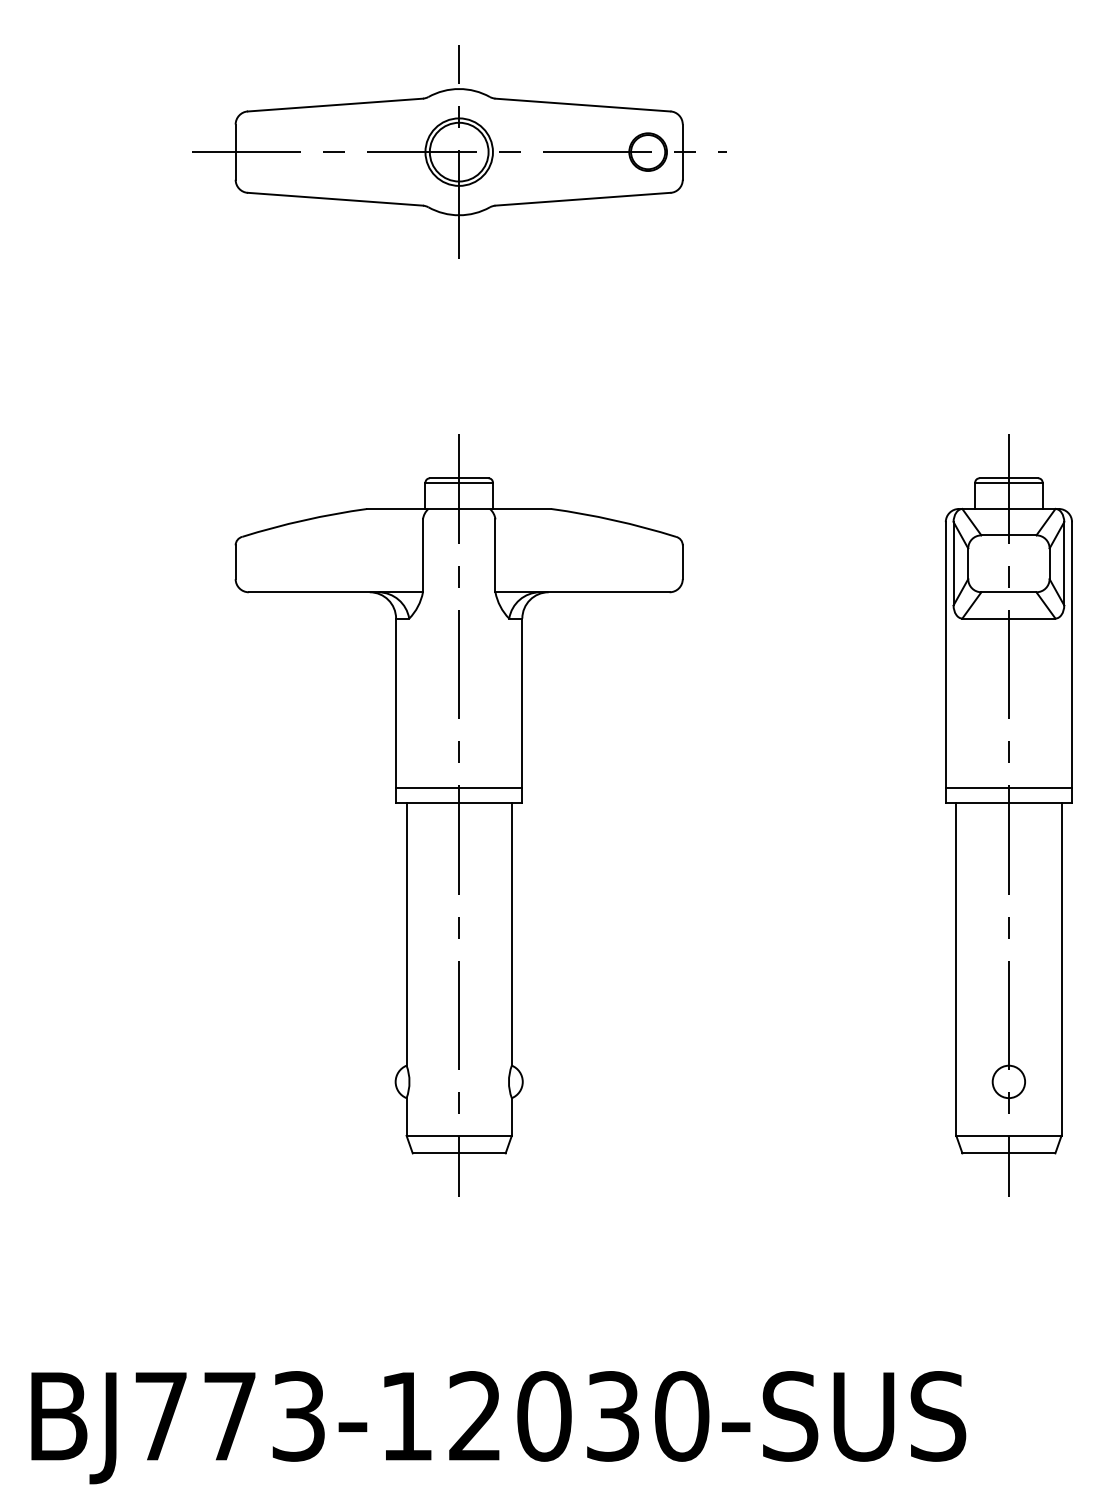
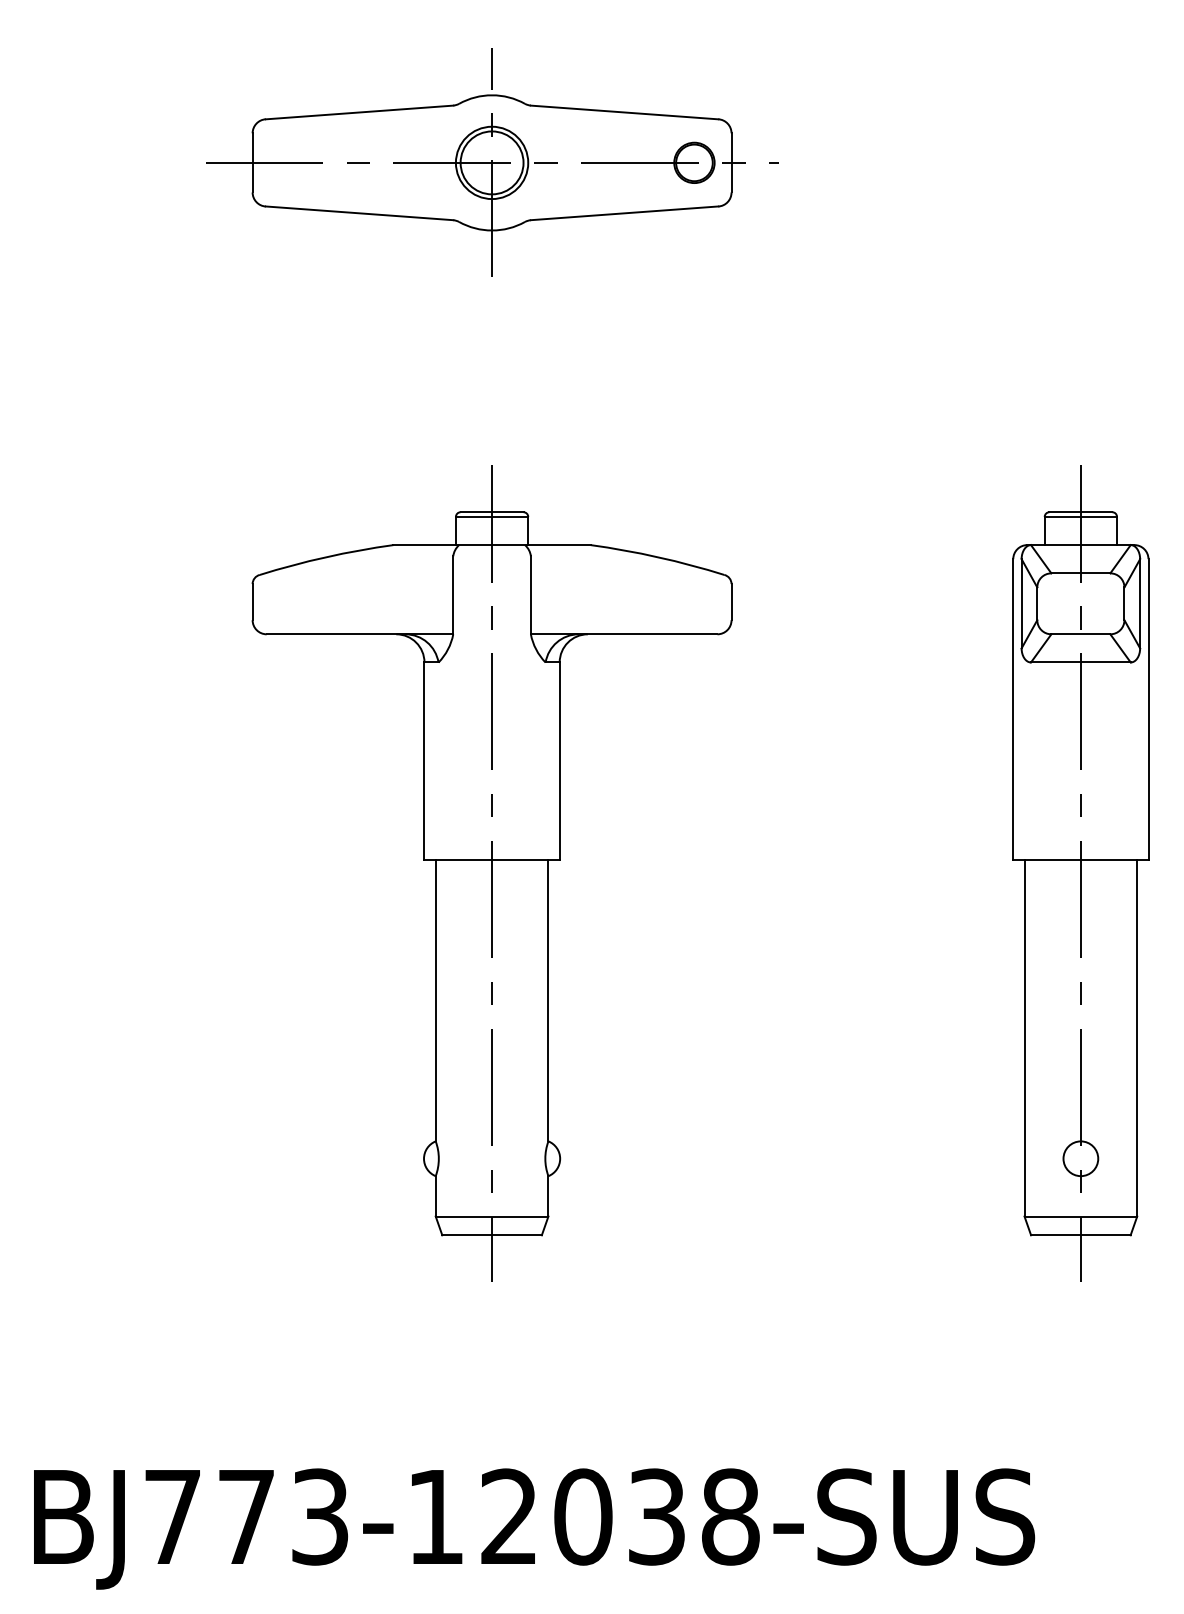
line: (459, 788) -> (492, 844), removed
line: (1008, 788) -> (1080, 844), removed
text: (682, 1416) -> (731, 1517), BJ773-12030-SUS -> BJ773-12038-SUS

